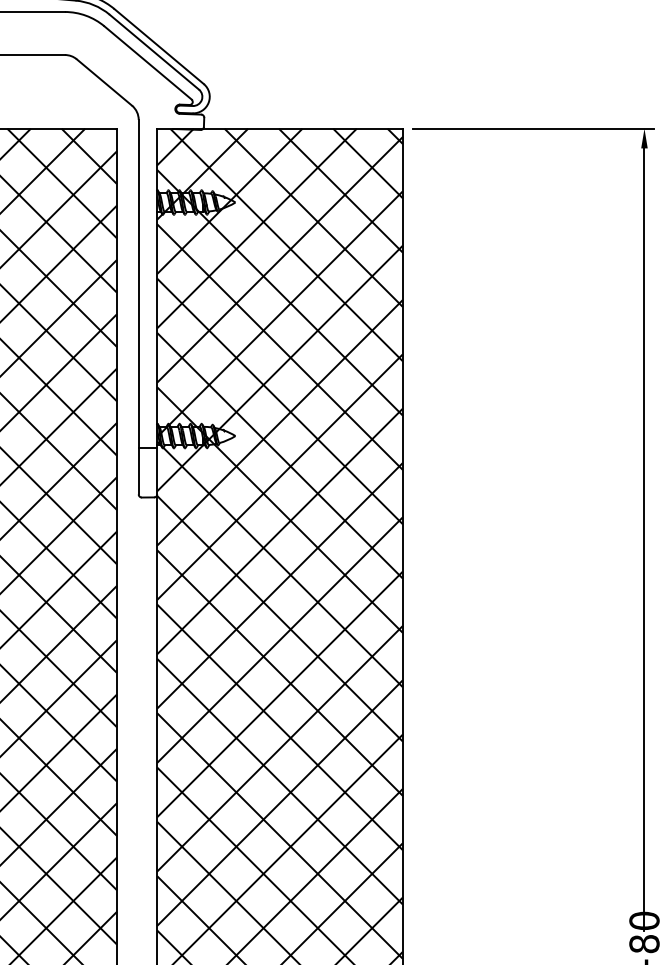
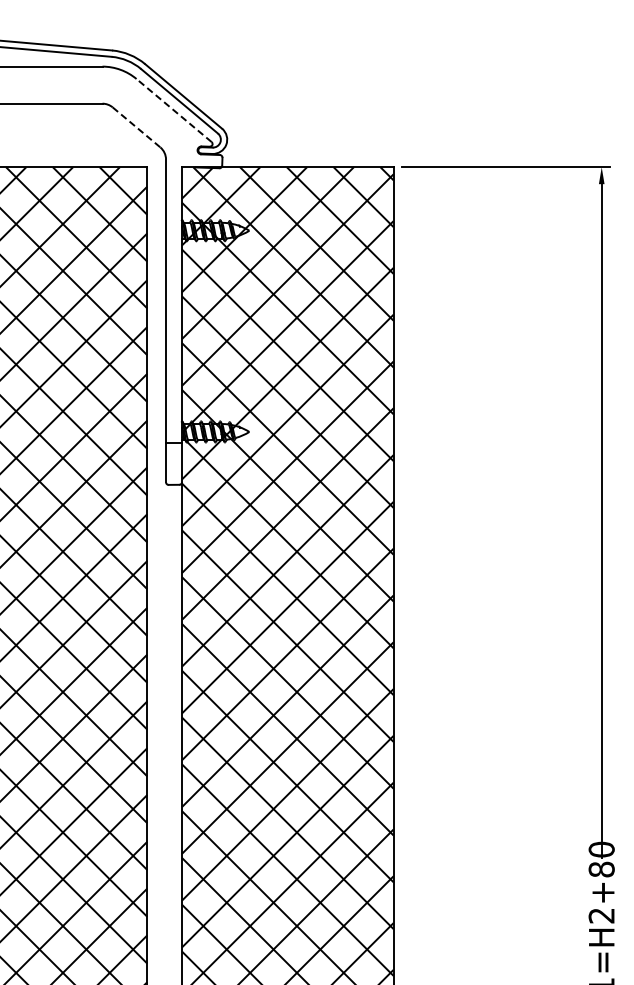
line: (147, 62) -> (173, 110), solid -> dashed
line: (104, 82) -> (136, 127), solid -> dashed

